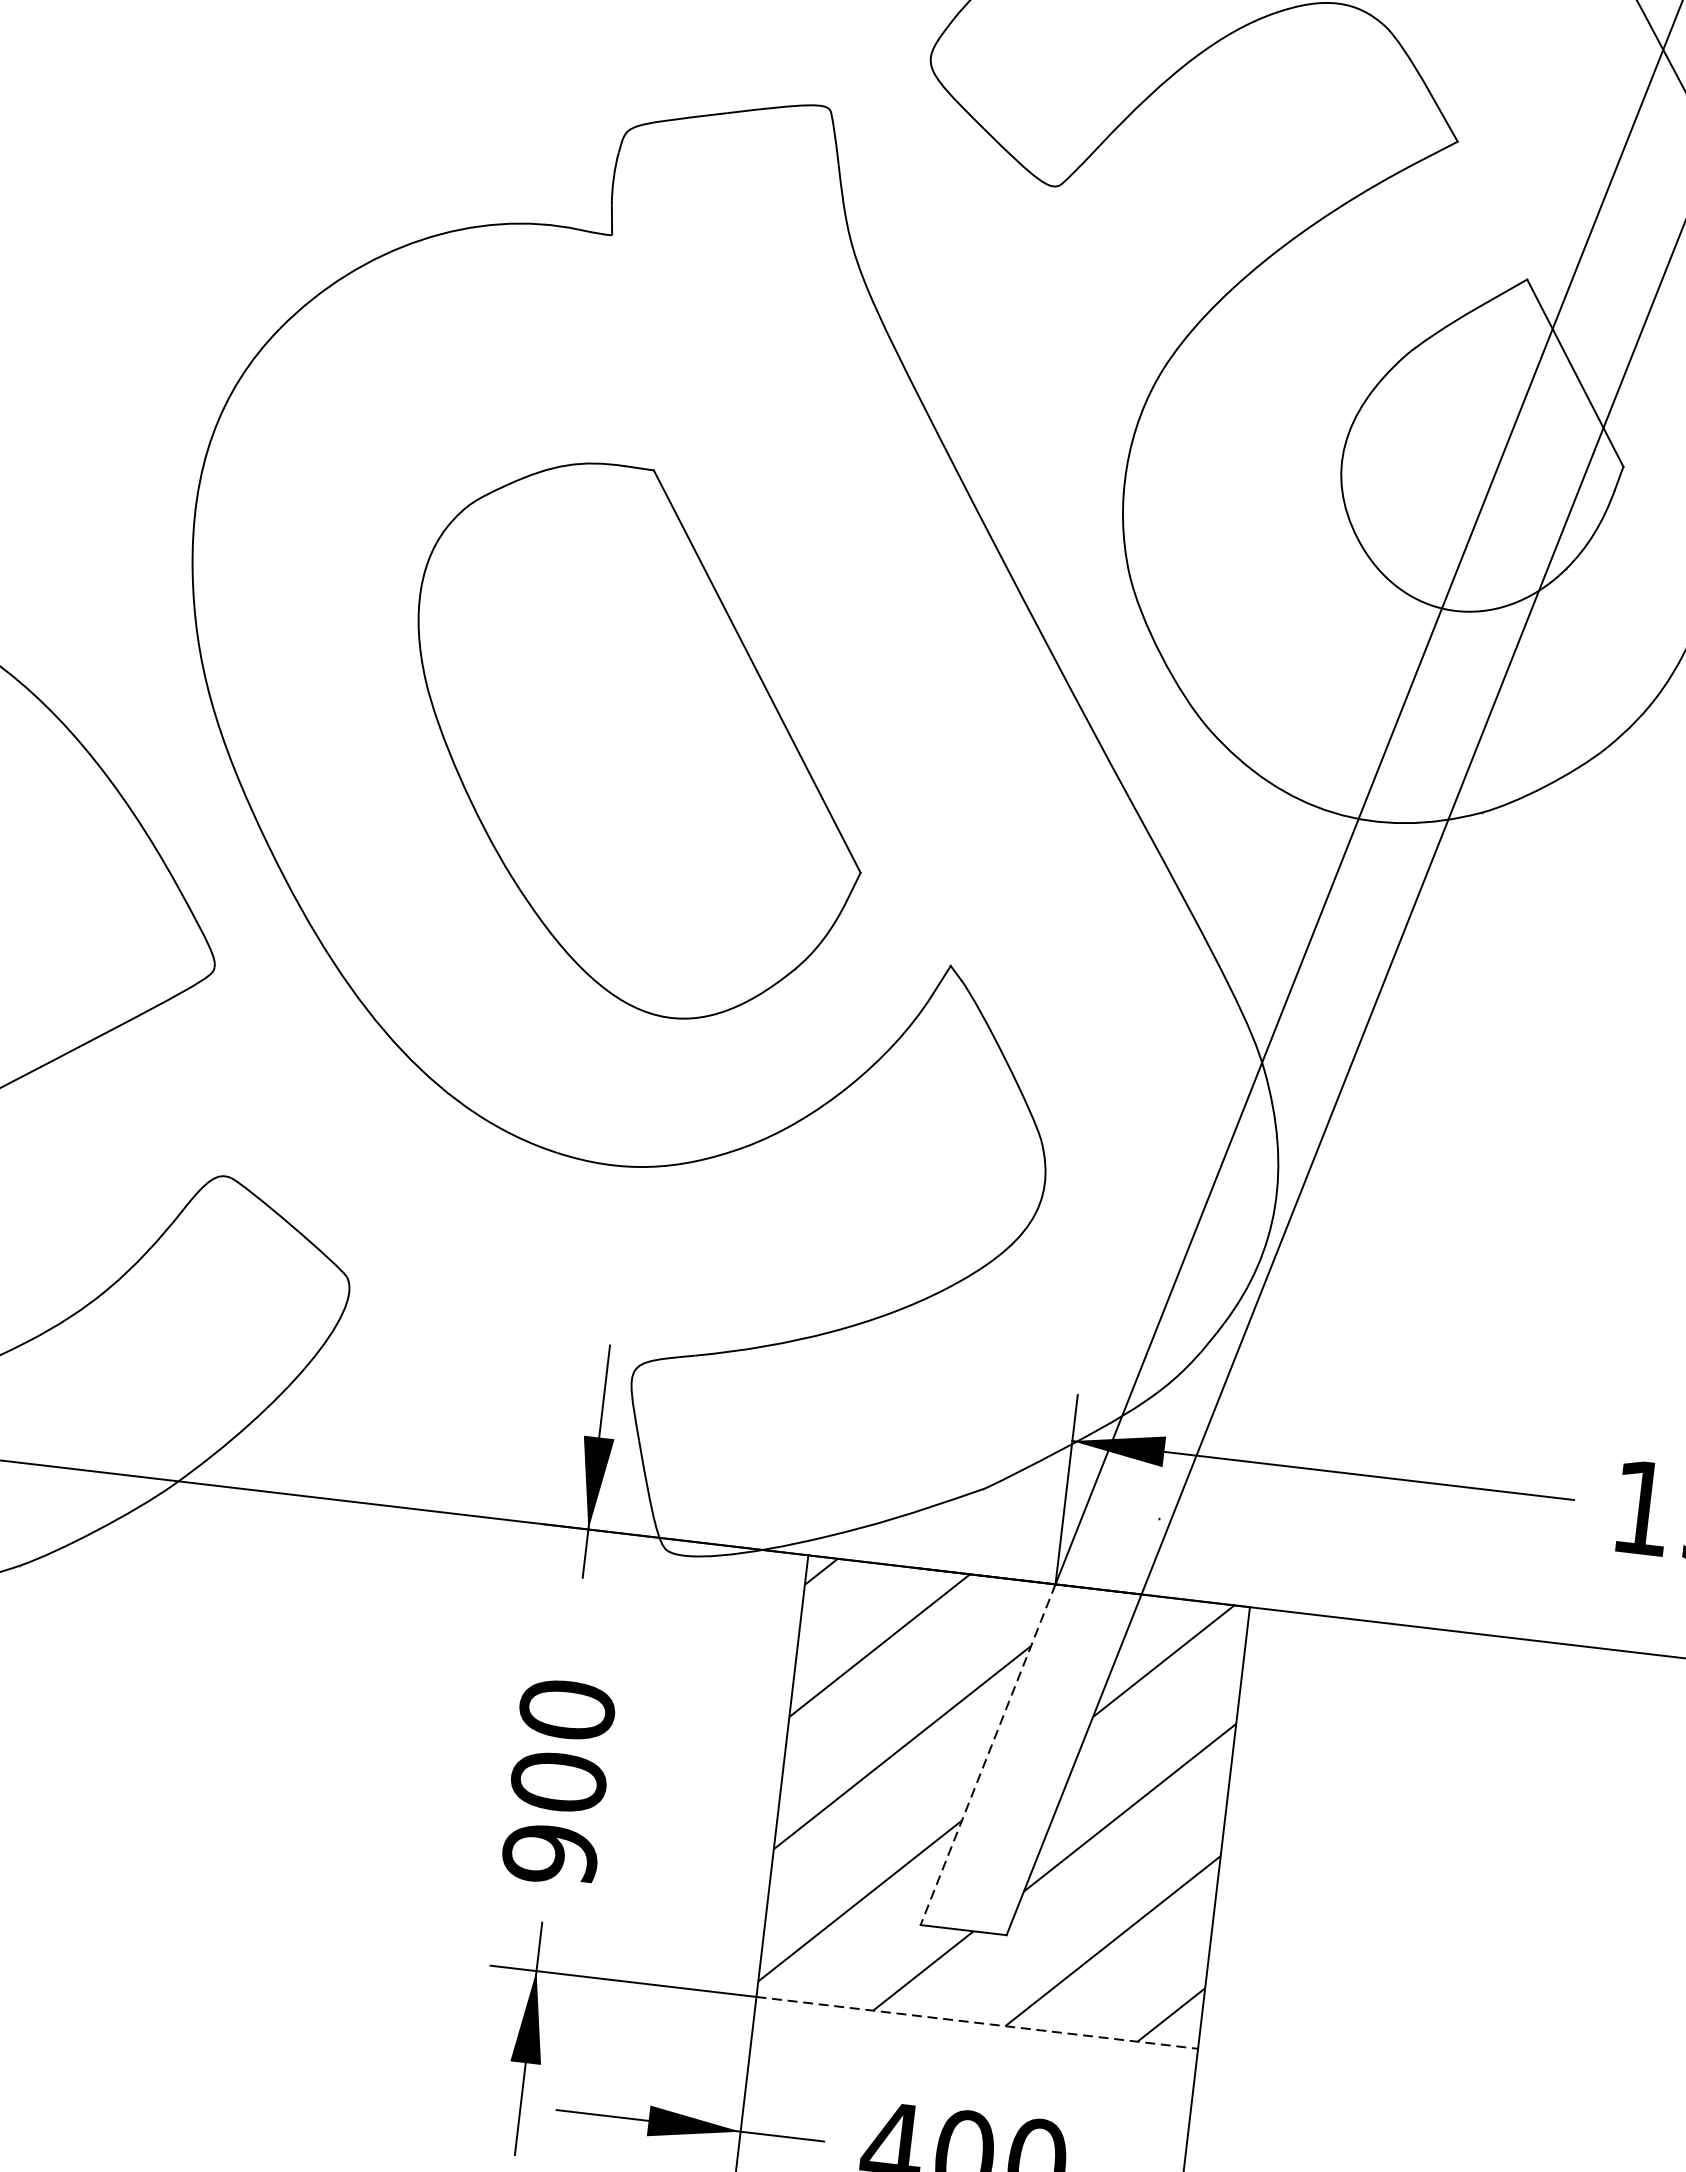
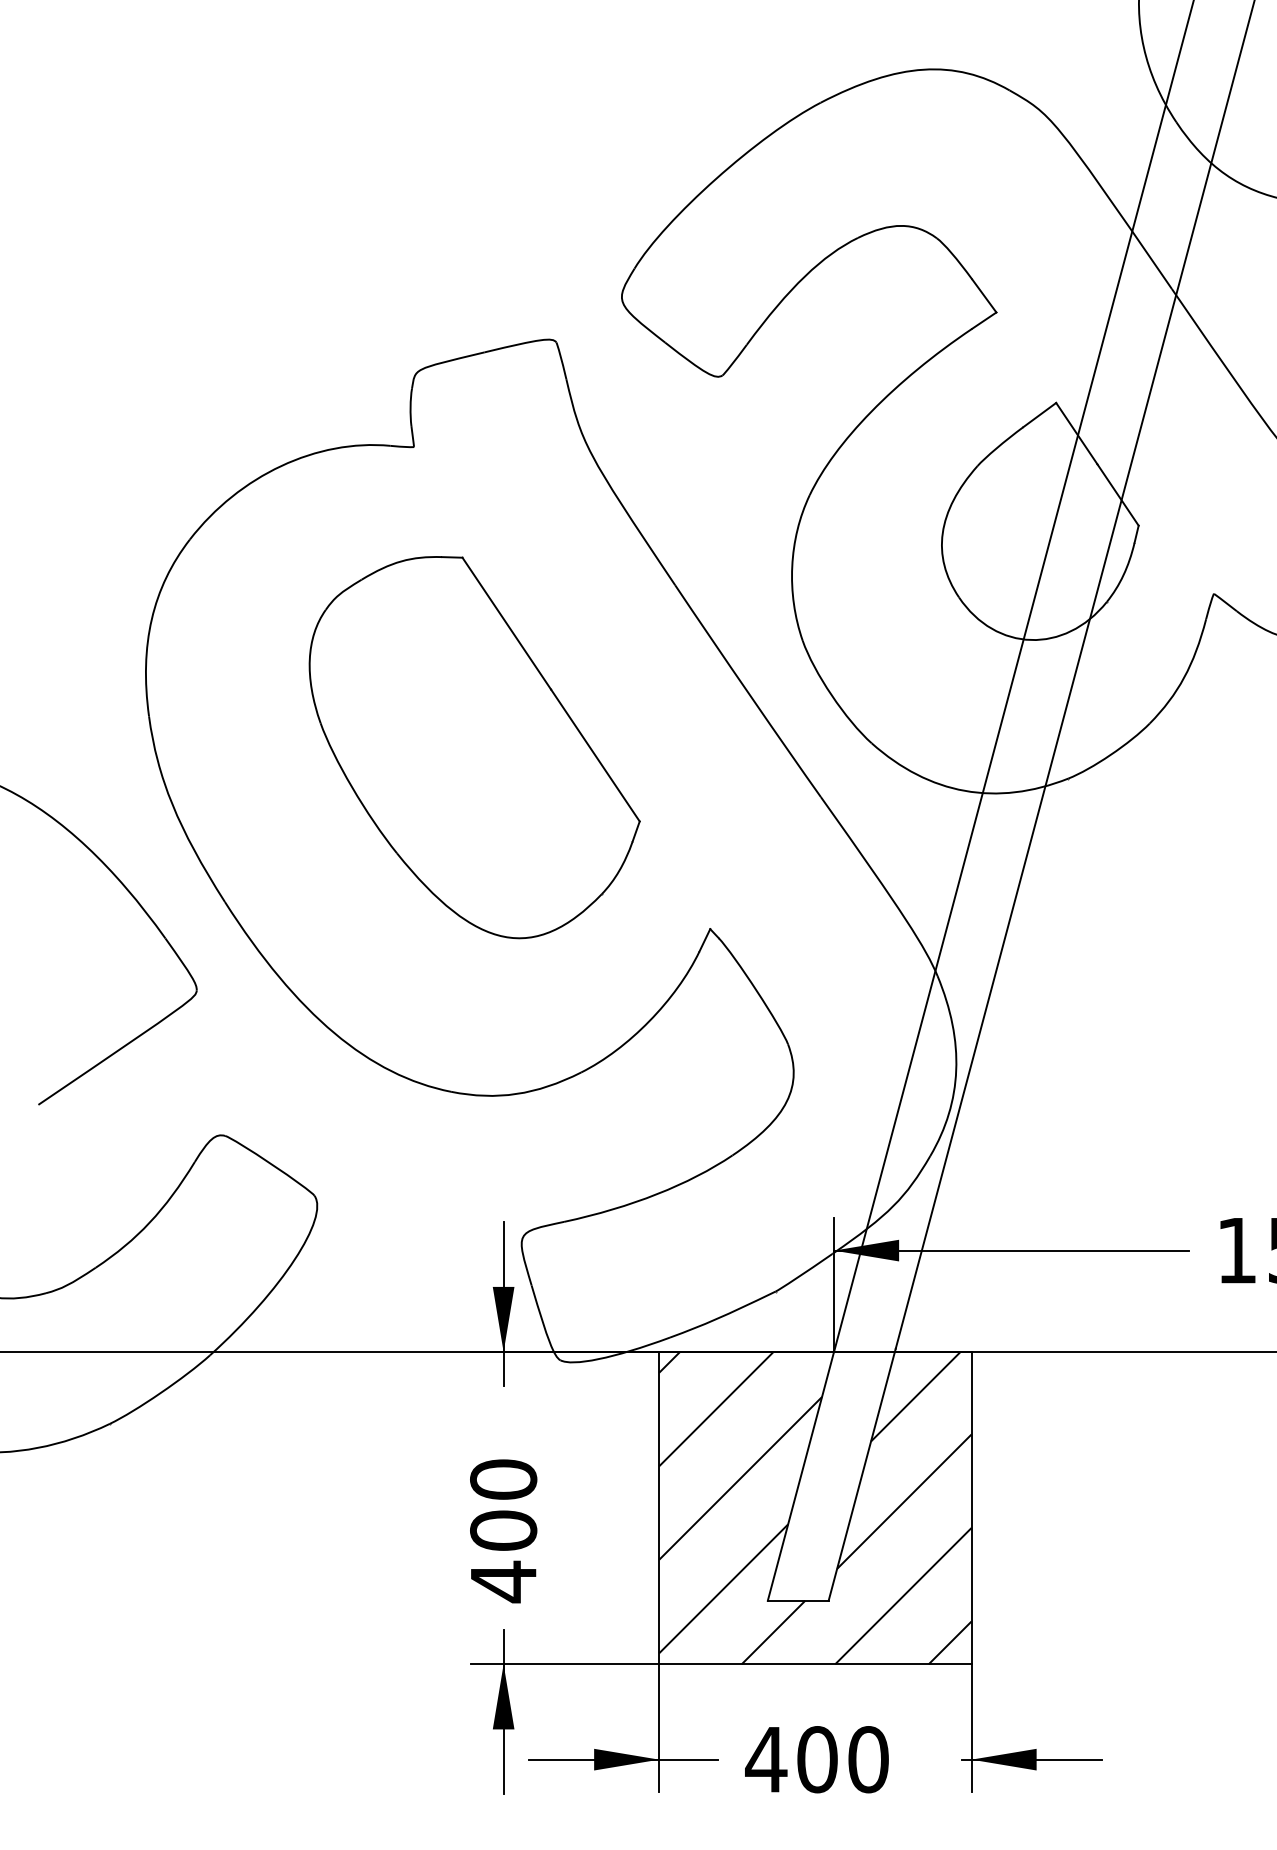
part: (639, 740) -> (474, 747), moved
line: (987, 1754) -> (800, 1476), dashed -> solid
text: (550, 1853) -> (503, 1581), 900 -> 400
line: (977, 2023) -> (815, 1664), dashed -> solid

